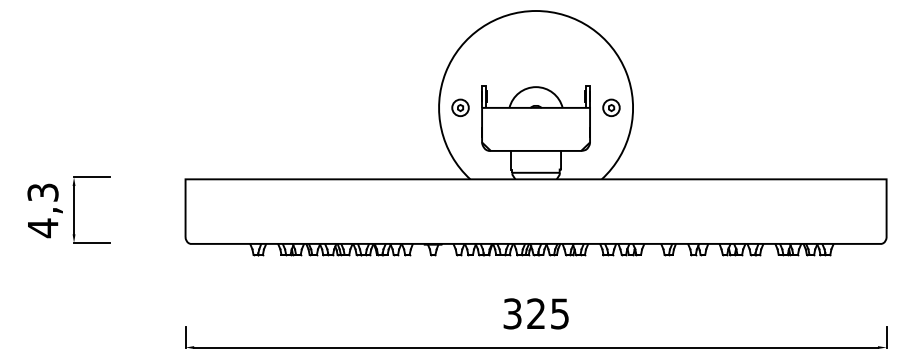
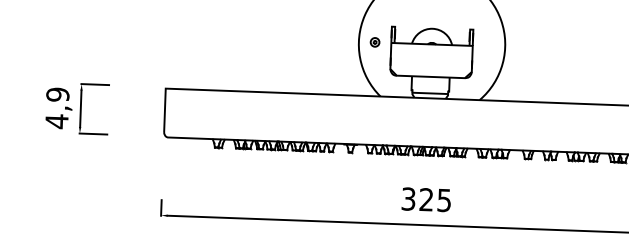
part: (460, 107) -> (375, 42), size x0.7
part: (611, 107) -> (488, 46), removed
text: (42, 192) -> (57, 94), 4,3 -> 4,9

